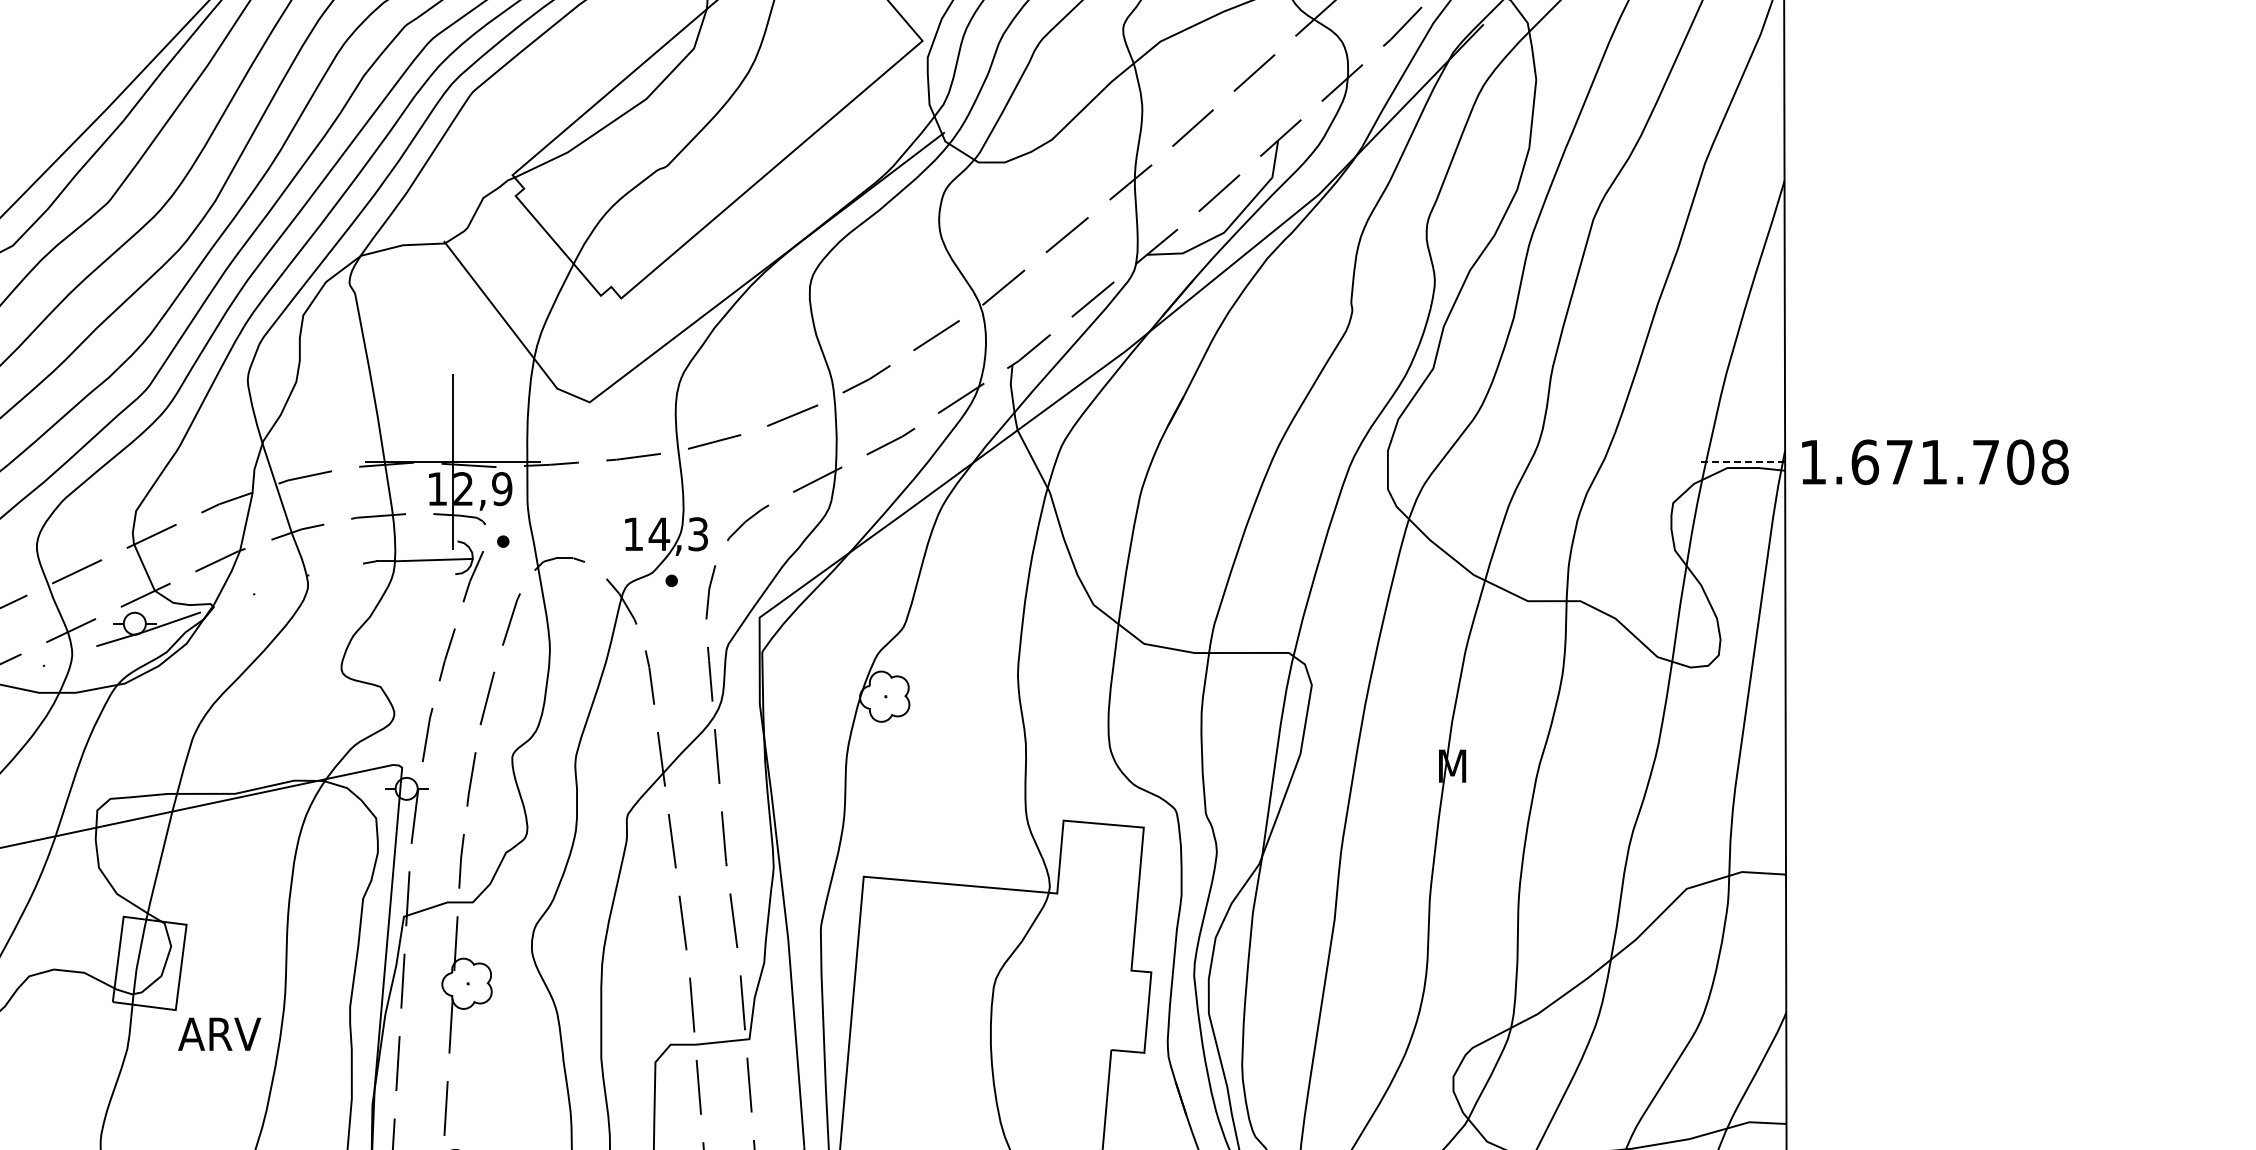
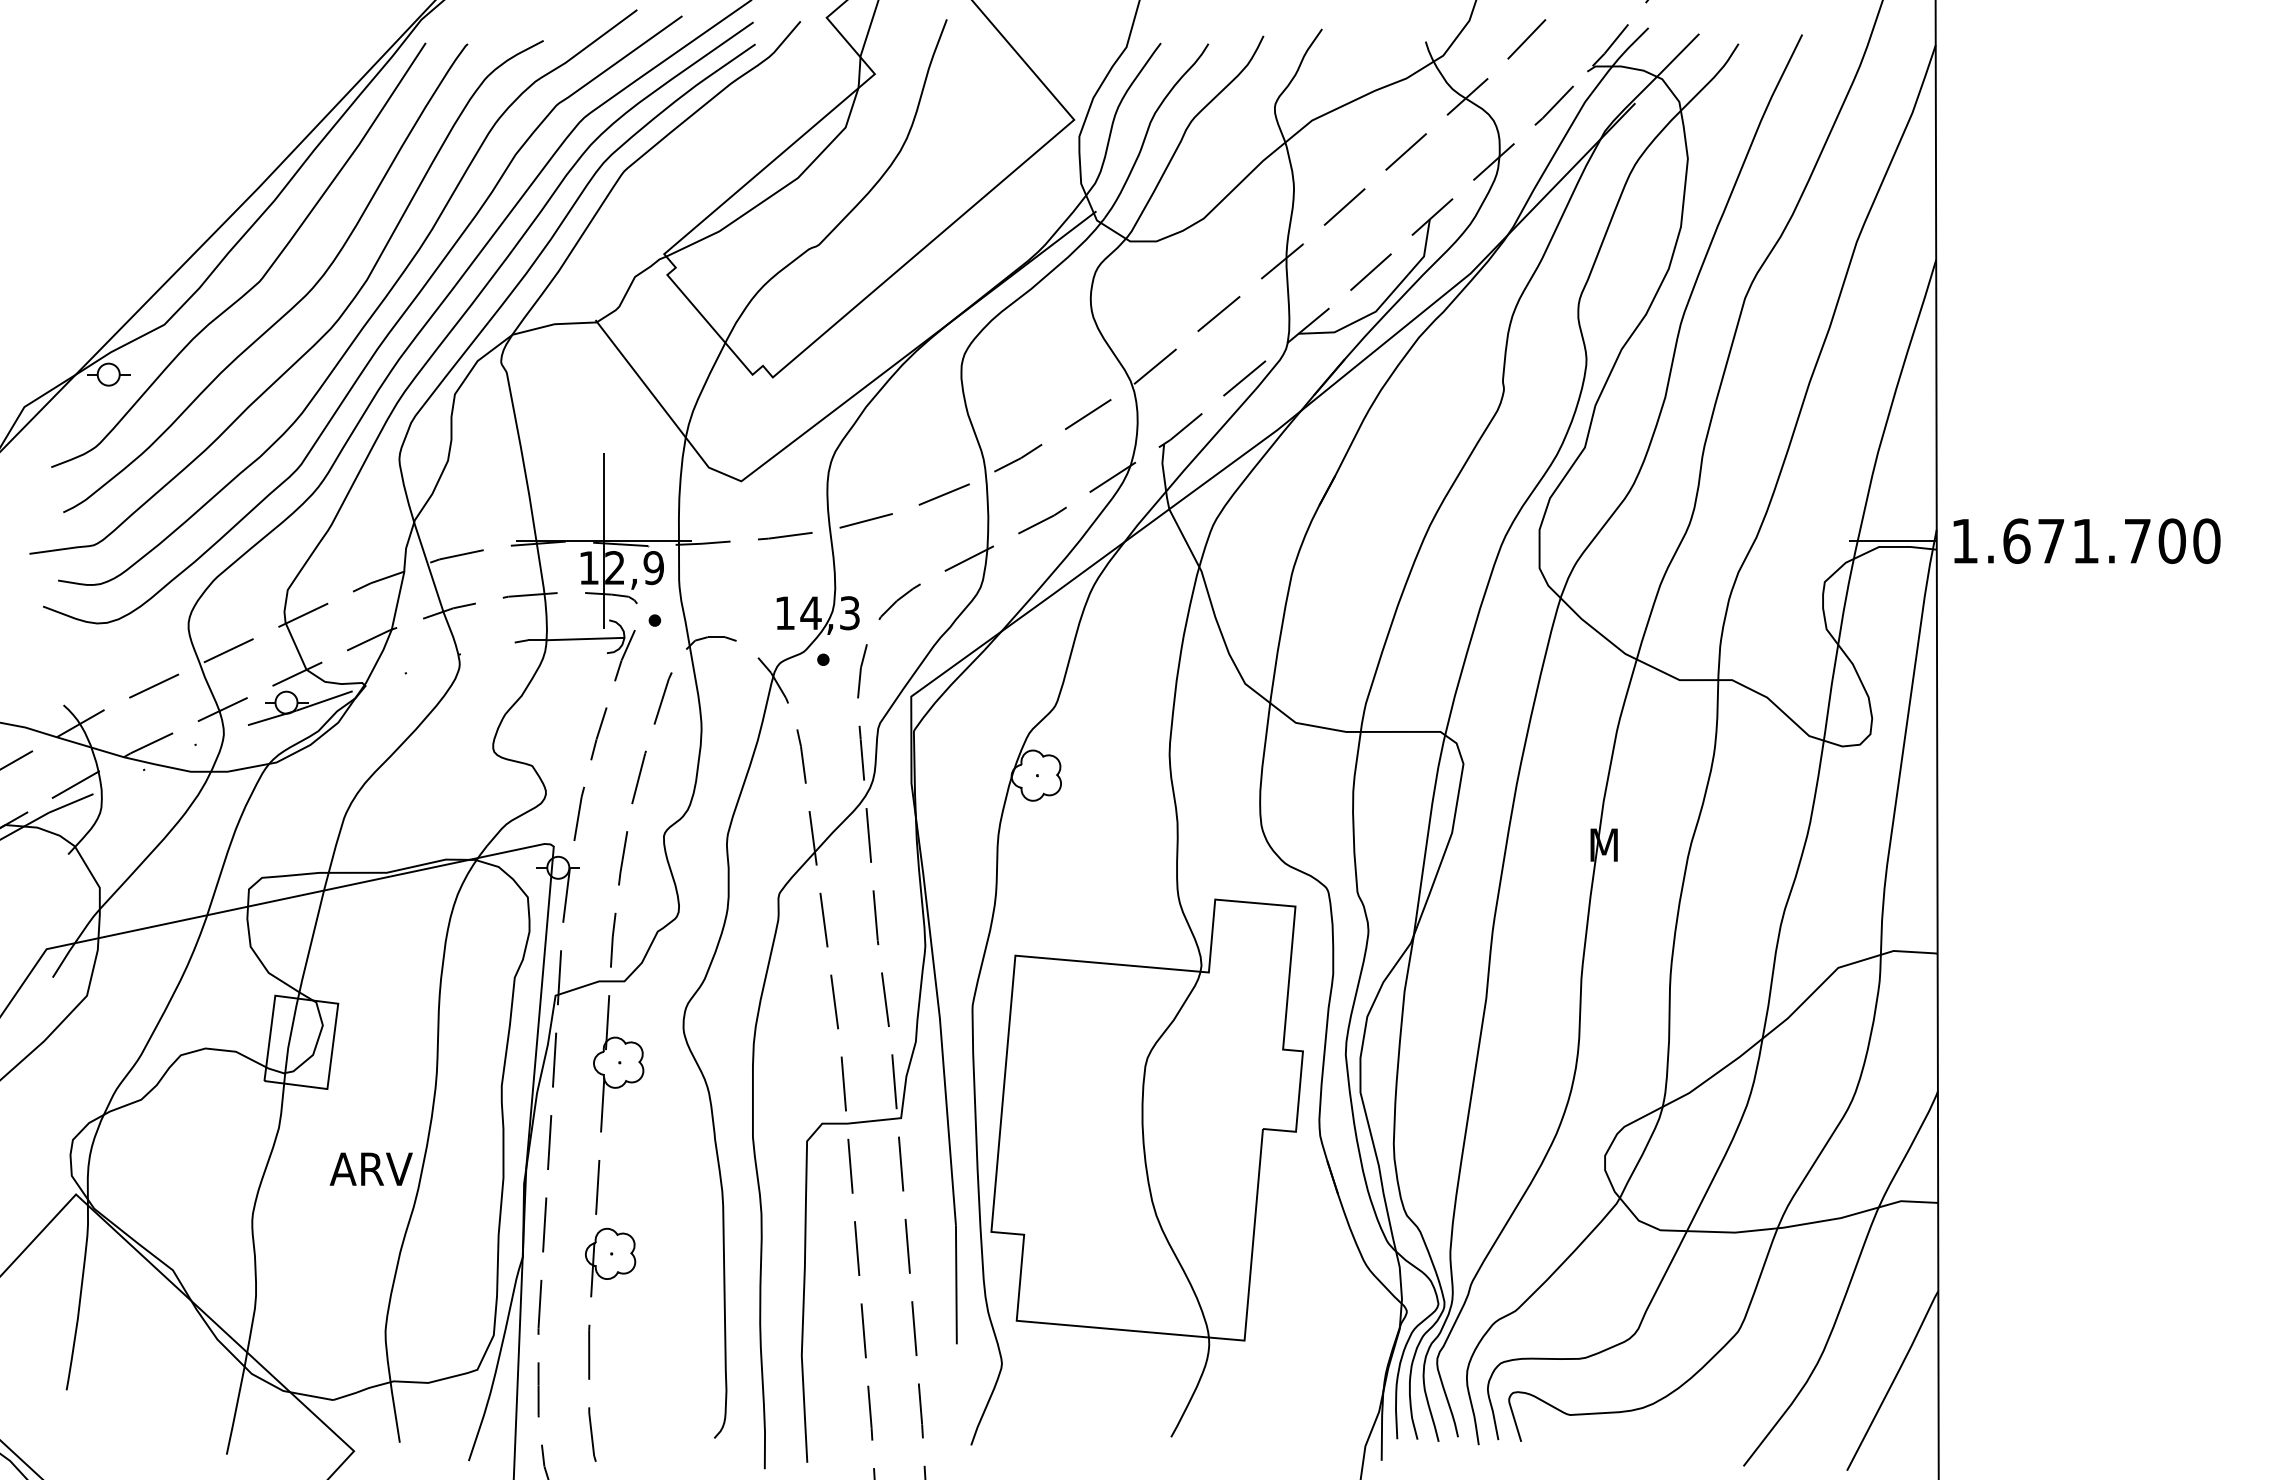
text: (2054, 461) -> (2206, 540), 1.671.708 -> 1.671.700
line: (1740, 462) -> (1892, 541), dashed -> solid
text: (218, 1033) -> (370, 1168), moved

